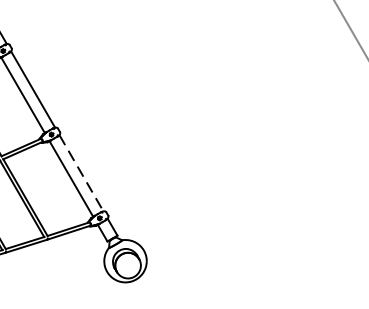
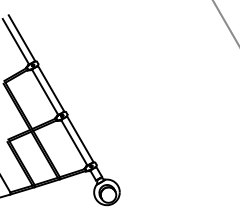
line: (81, 173) -> (80, 139), dashed -> solid

